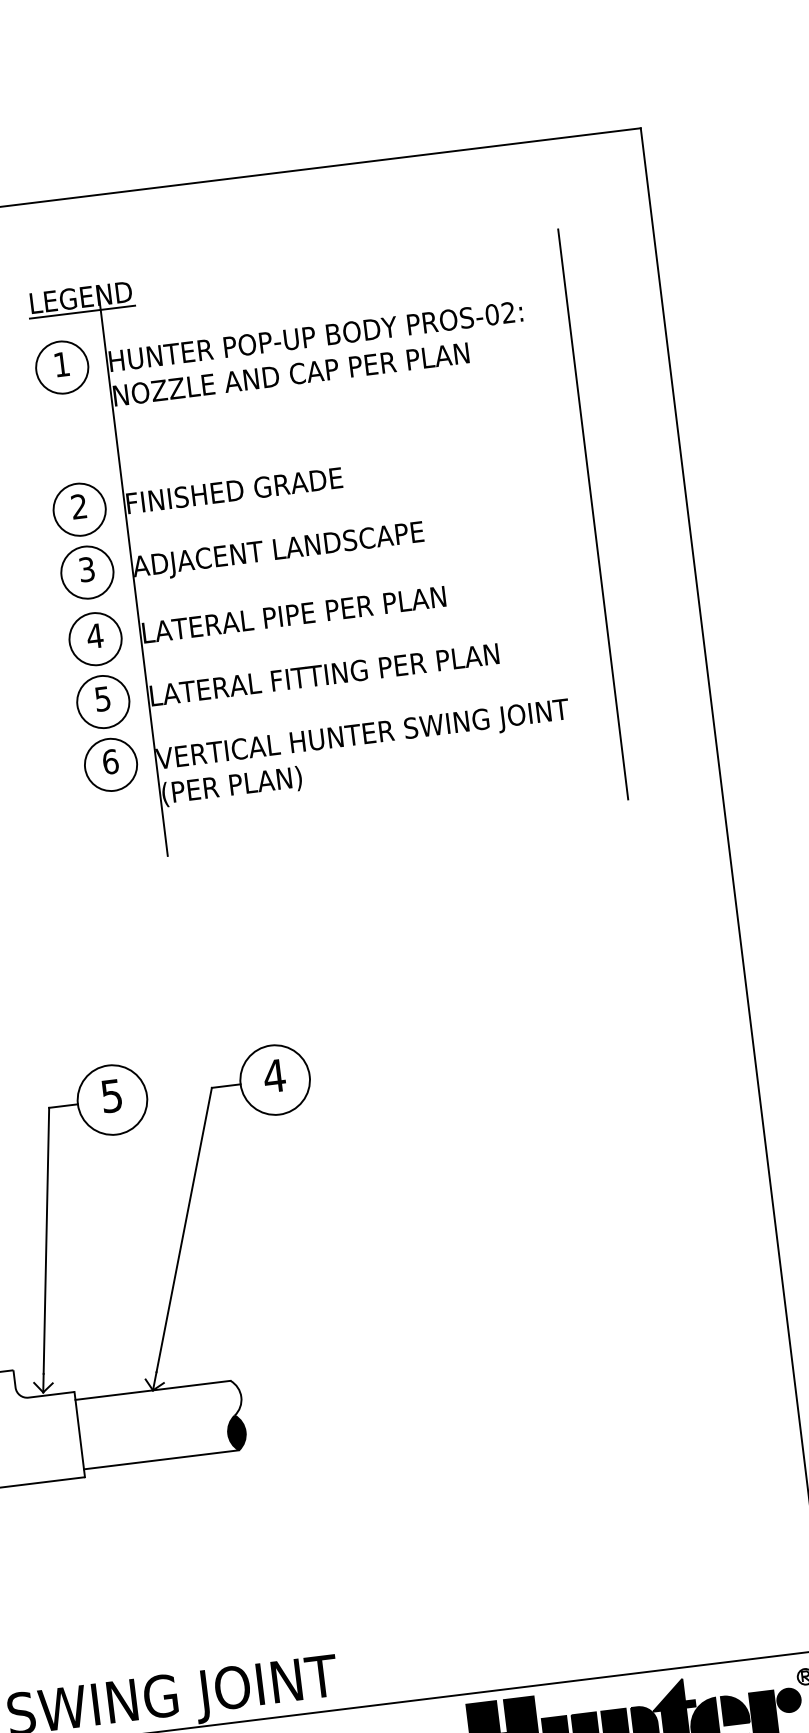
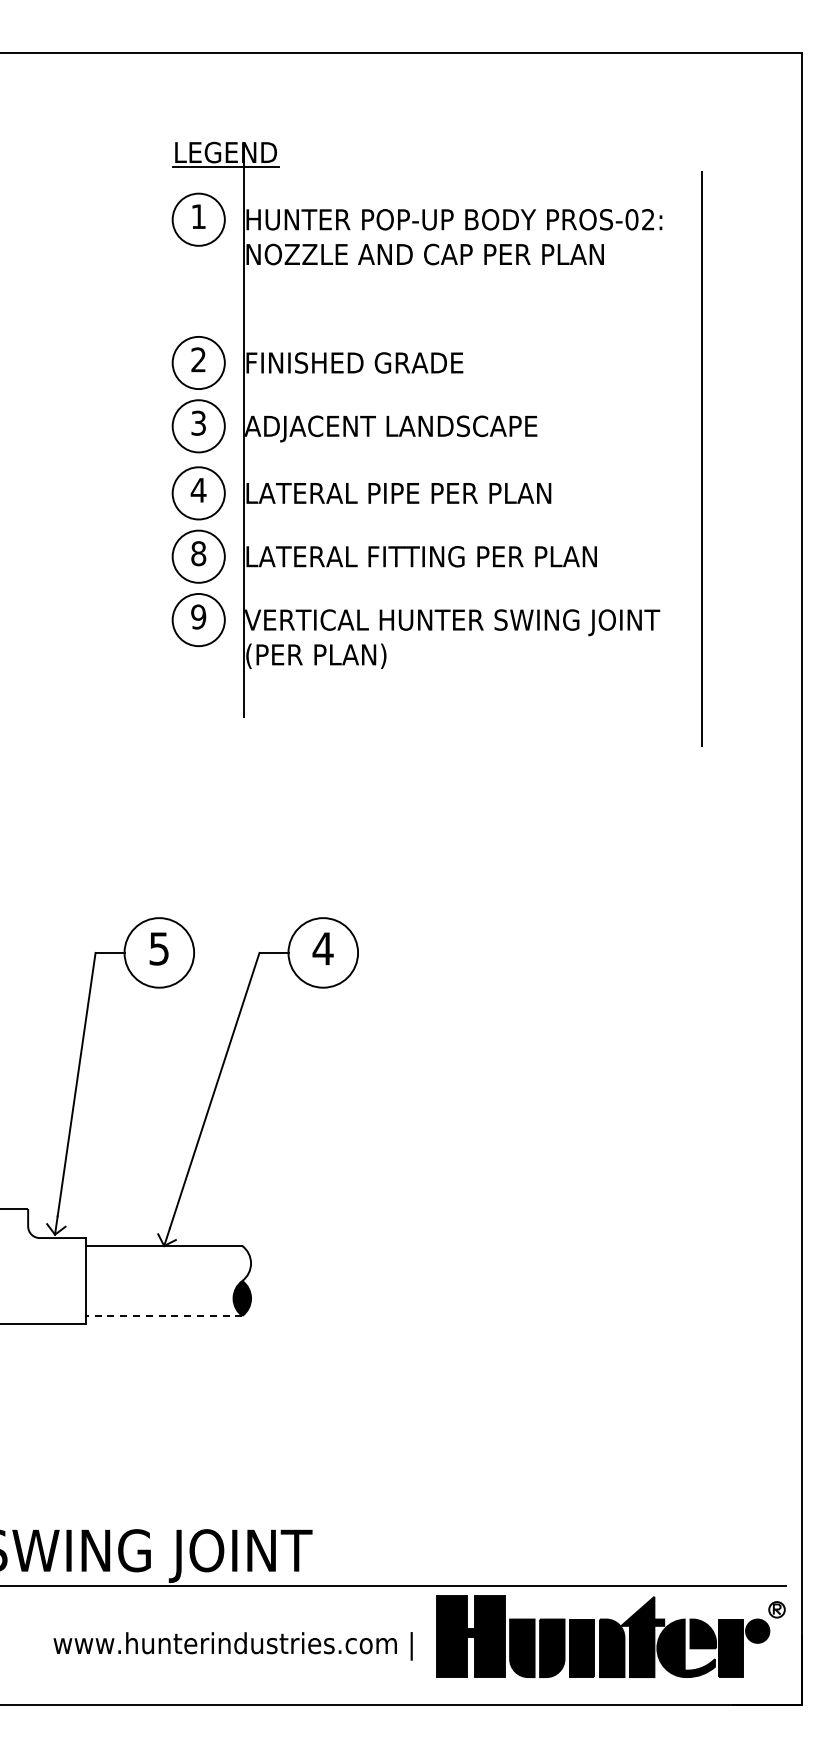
line: (592, 513) -> (701, 458), moved
text: (102, 698) -> (198, 553), 5 -> 8
text: (110, 761) -> (198, 616), 6 -> 9
line: (160, 1459) -> (163, 1315), solid -> dashed

